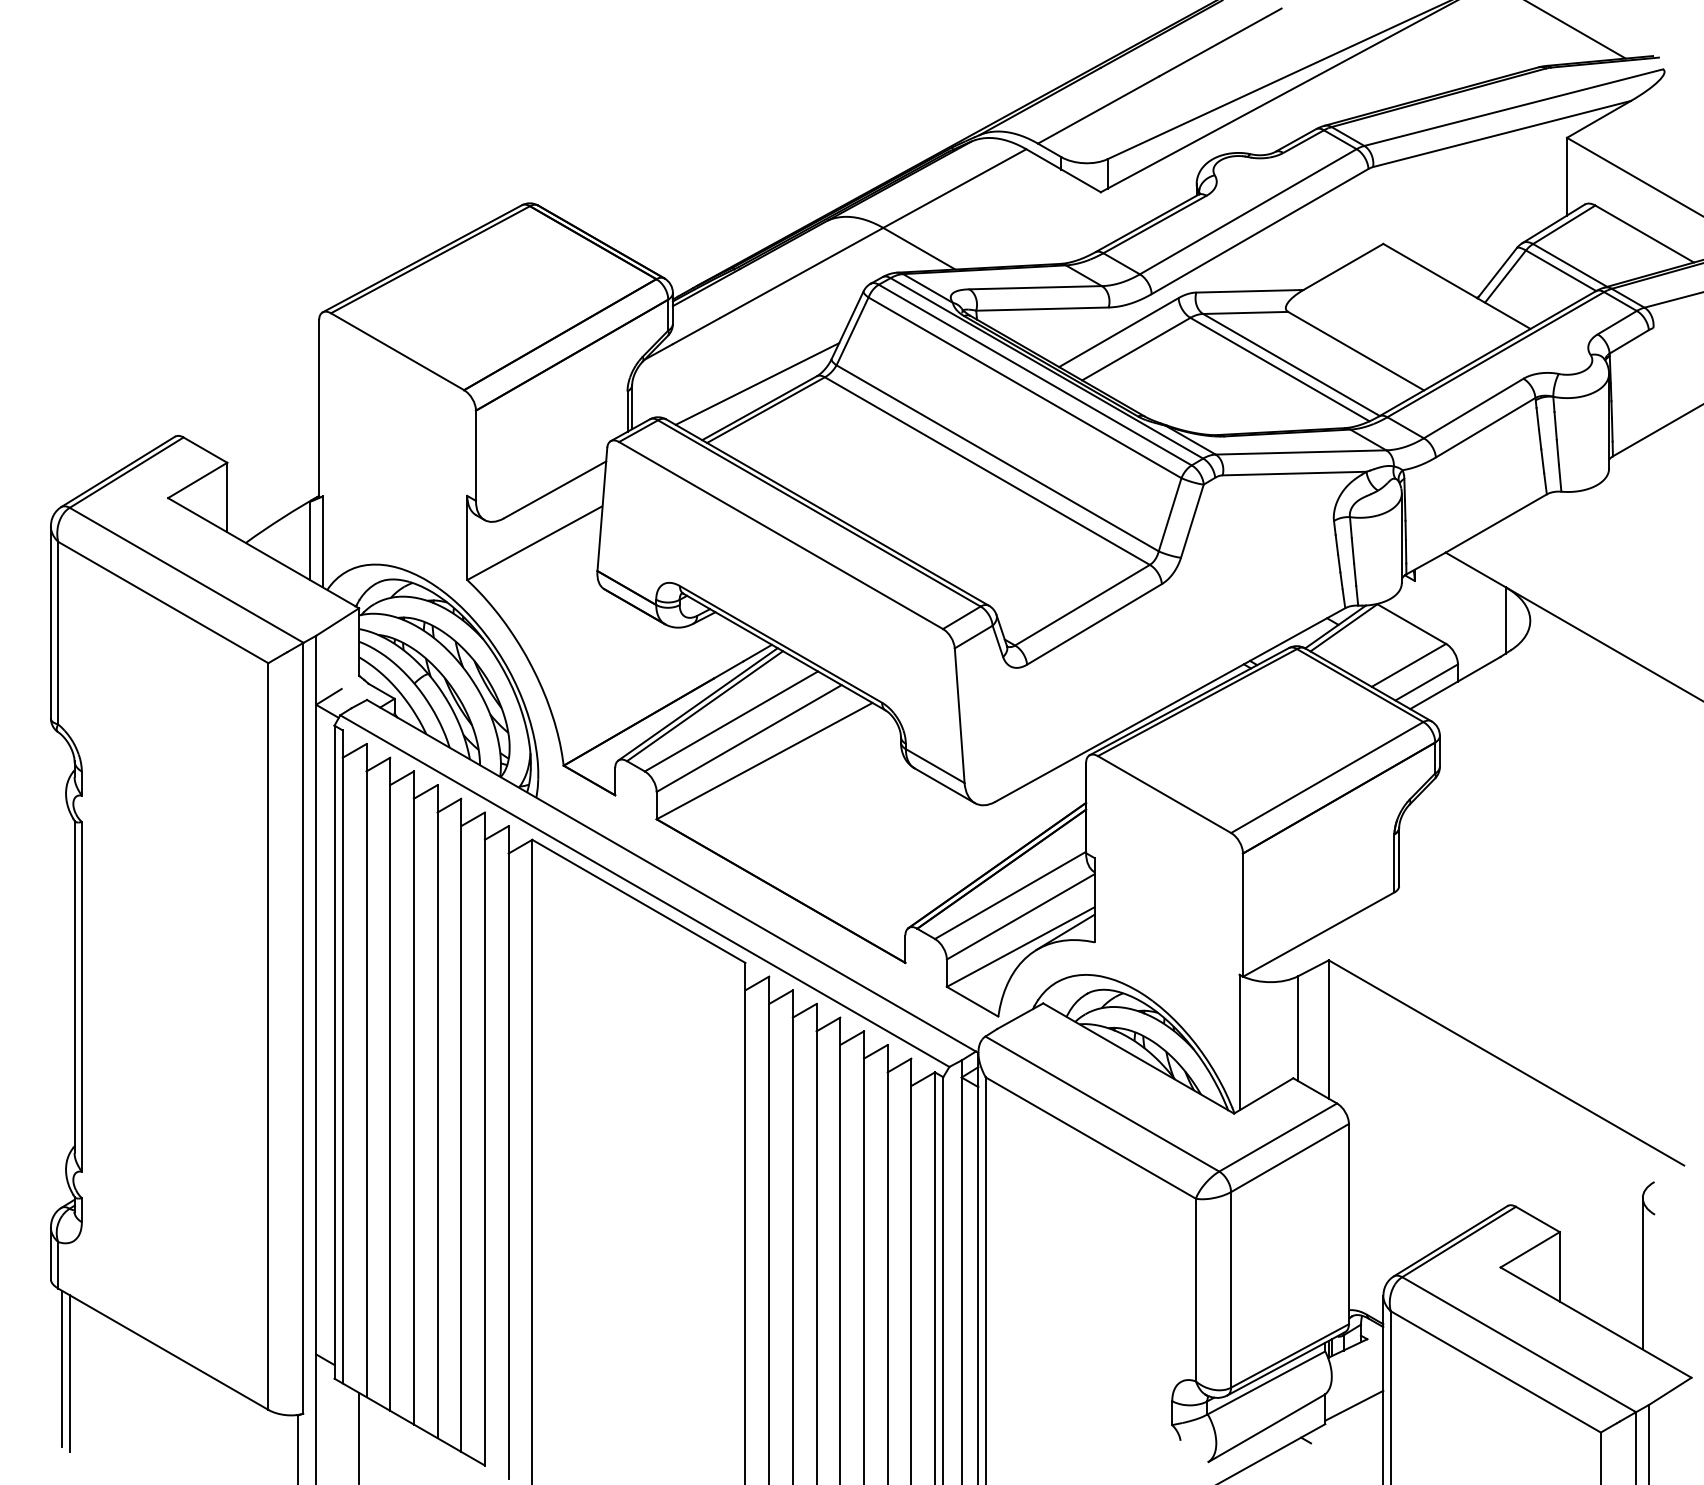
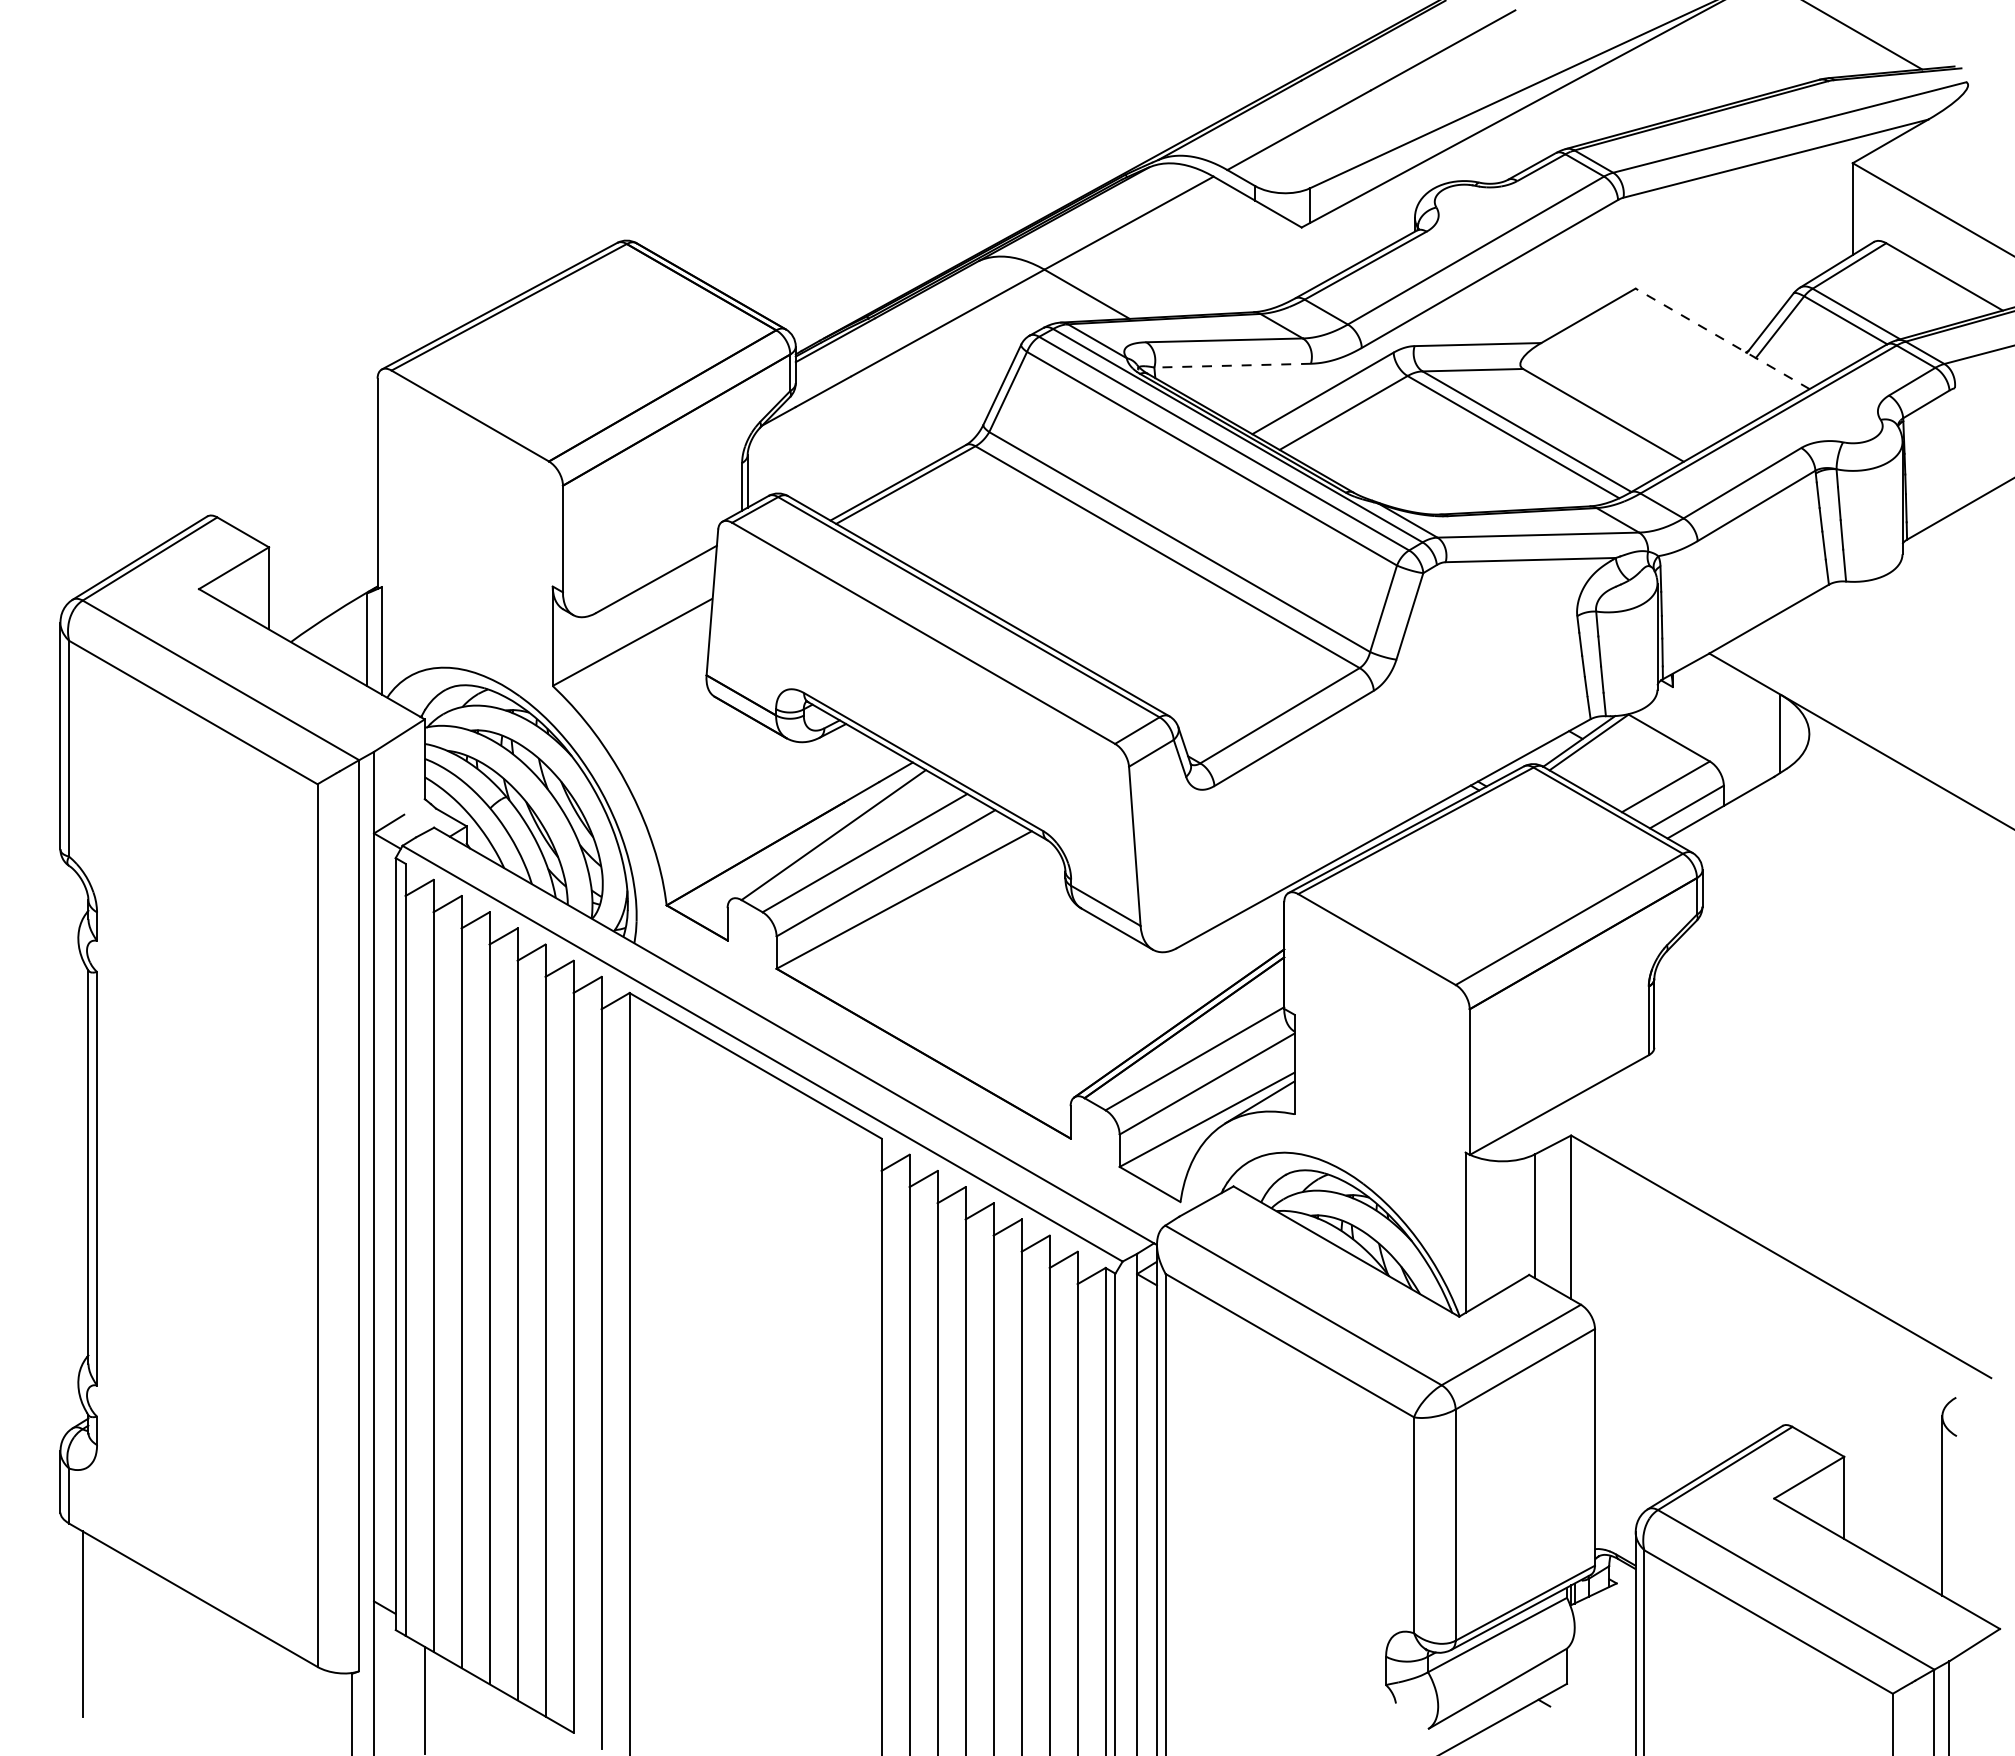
line: (1456, 286) -> (1722, 338), solid -> dashed
line: (1042, 308) -> (1232, 365), solid -> dashed
line: (757, 383) -> (895, 453), removed
line: (698, 704) -> (825, 832), removed
line: (62, 1368) -> (74, 1618), removed
line: (1354, 1405) -> (1601, 1661), removed

